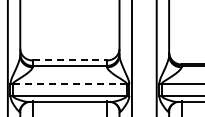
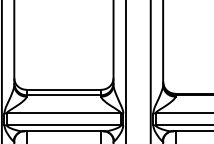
line: (70, 60) -> (64, 89), dashed -> solid
line: (70, 84) -> (64, 113), dashed -> solid

